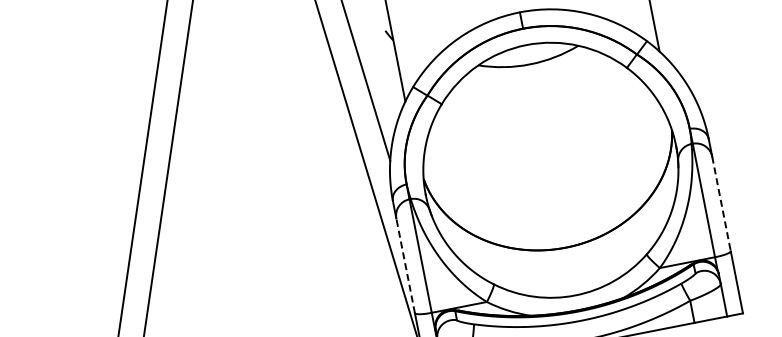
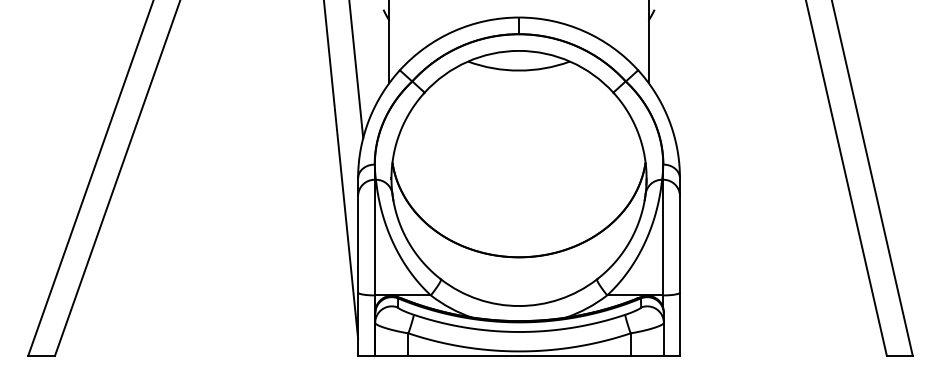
line: (721, 204) -> (679, 244), dashed -> solid
line: (405, 264) -> (358, 243), dashed -> solid

